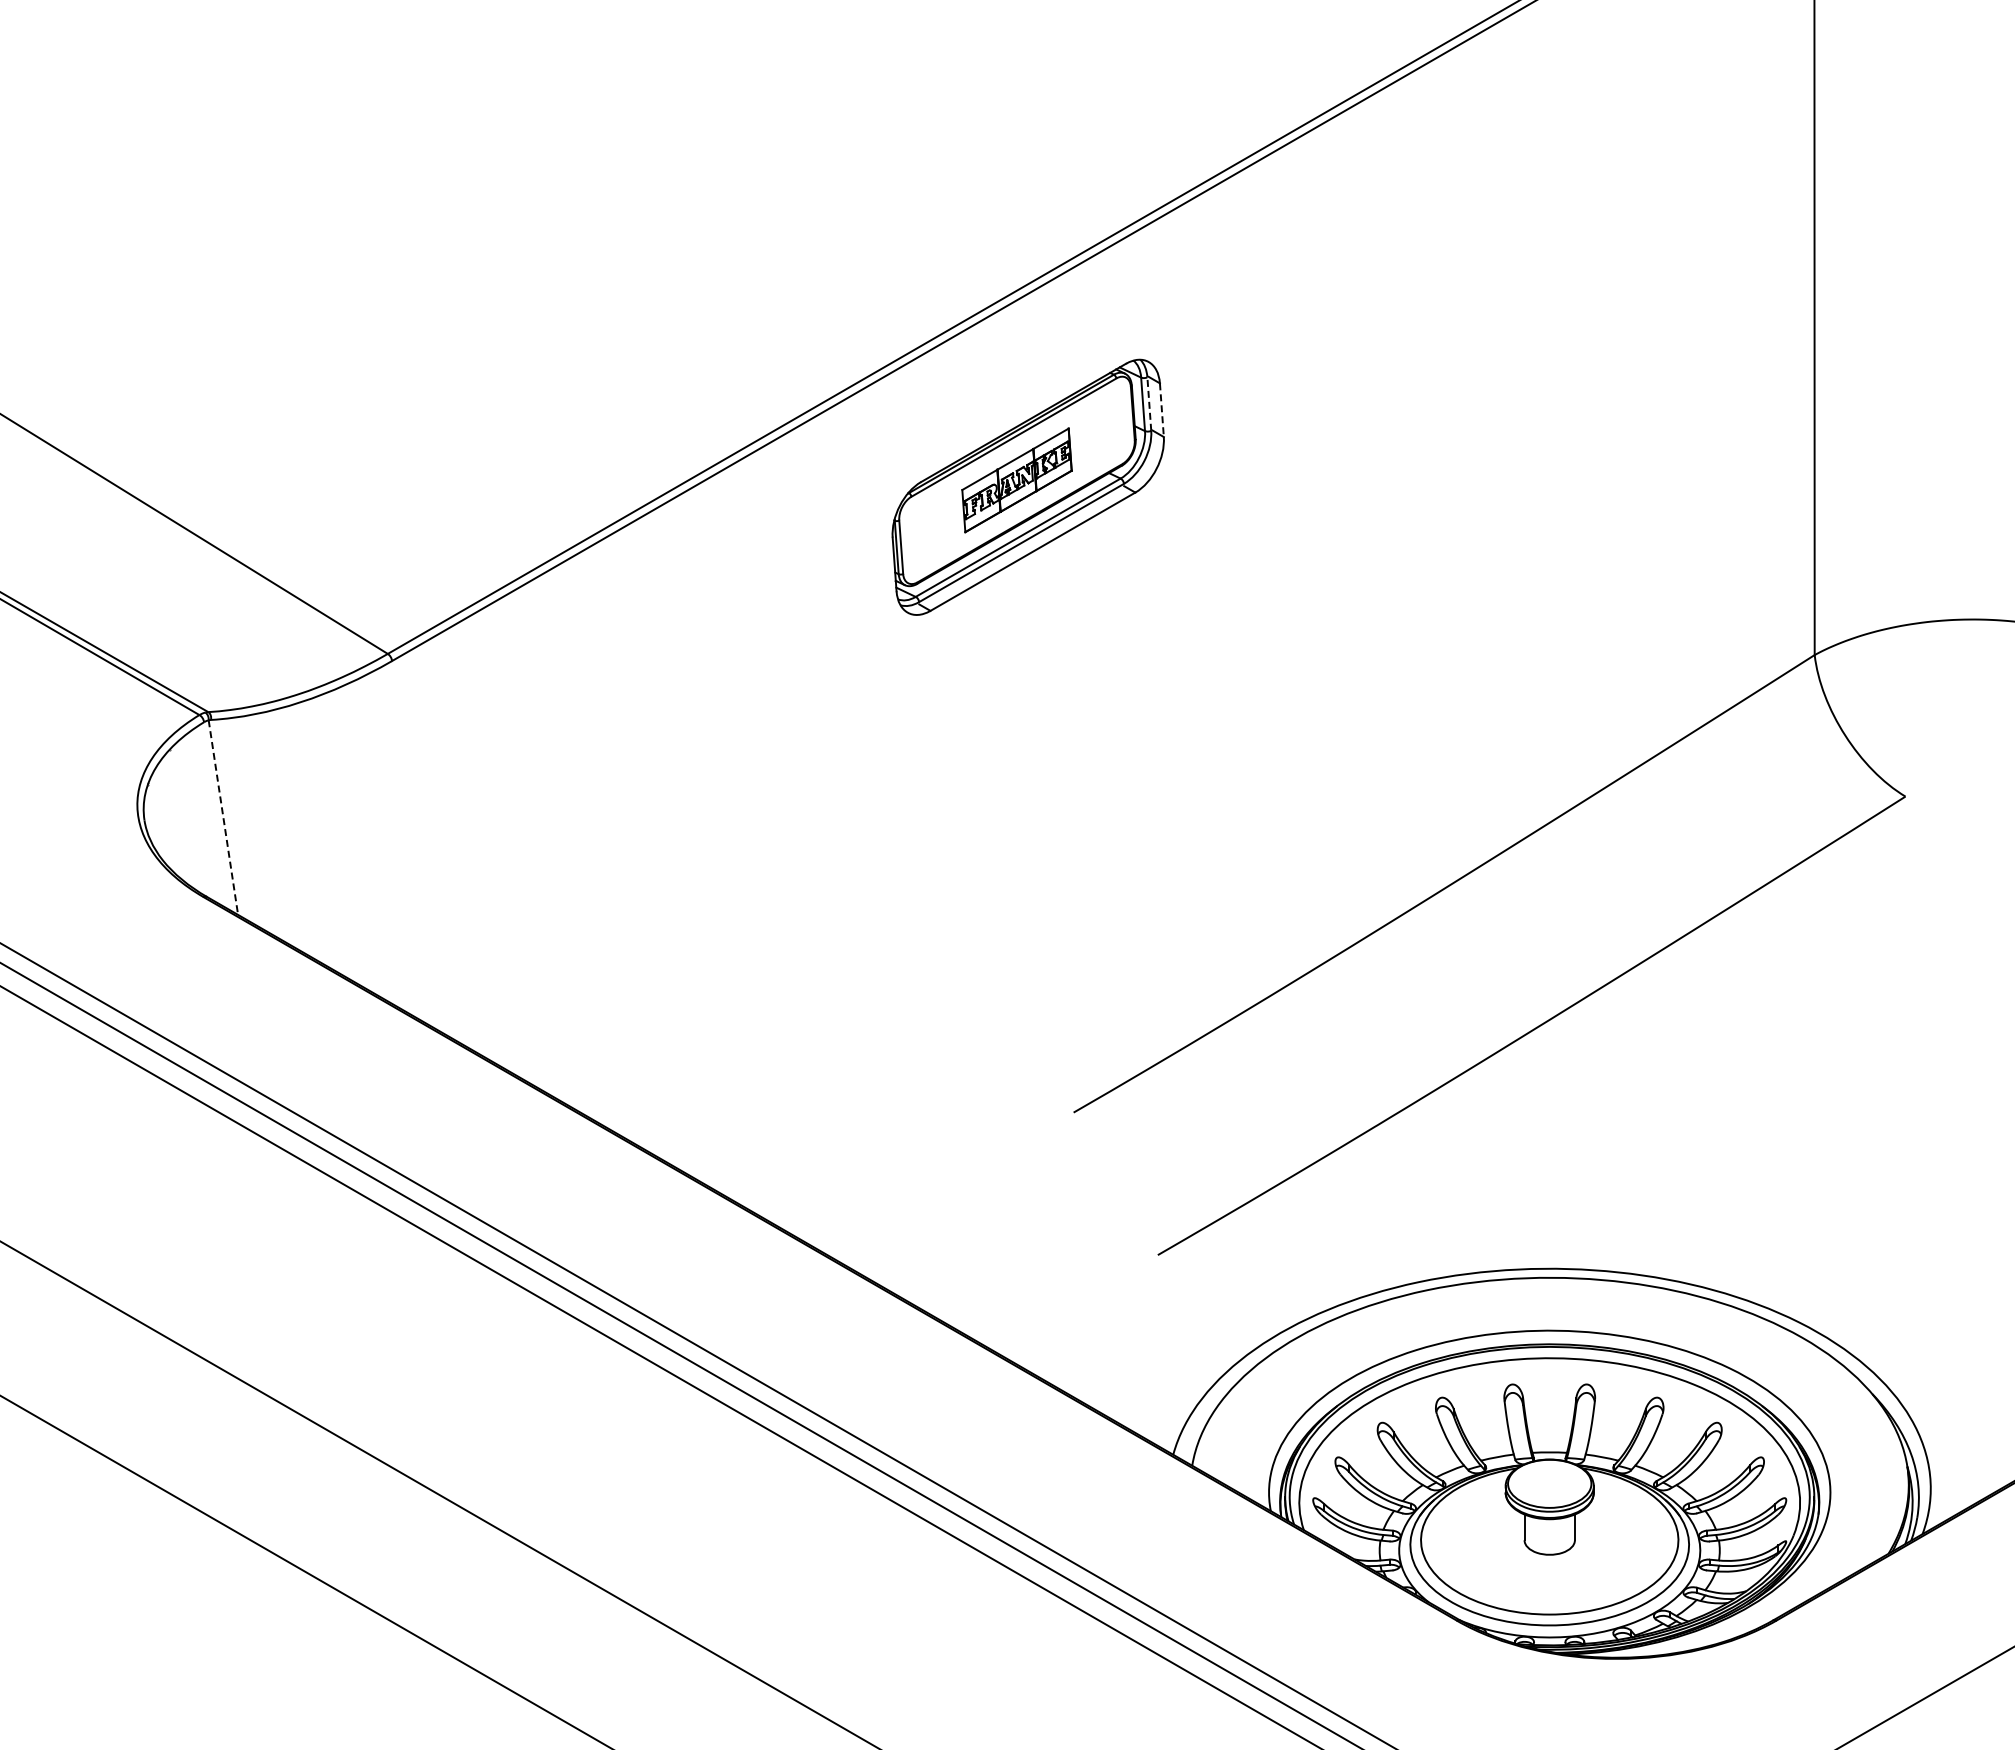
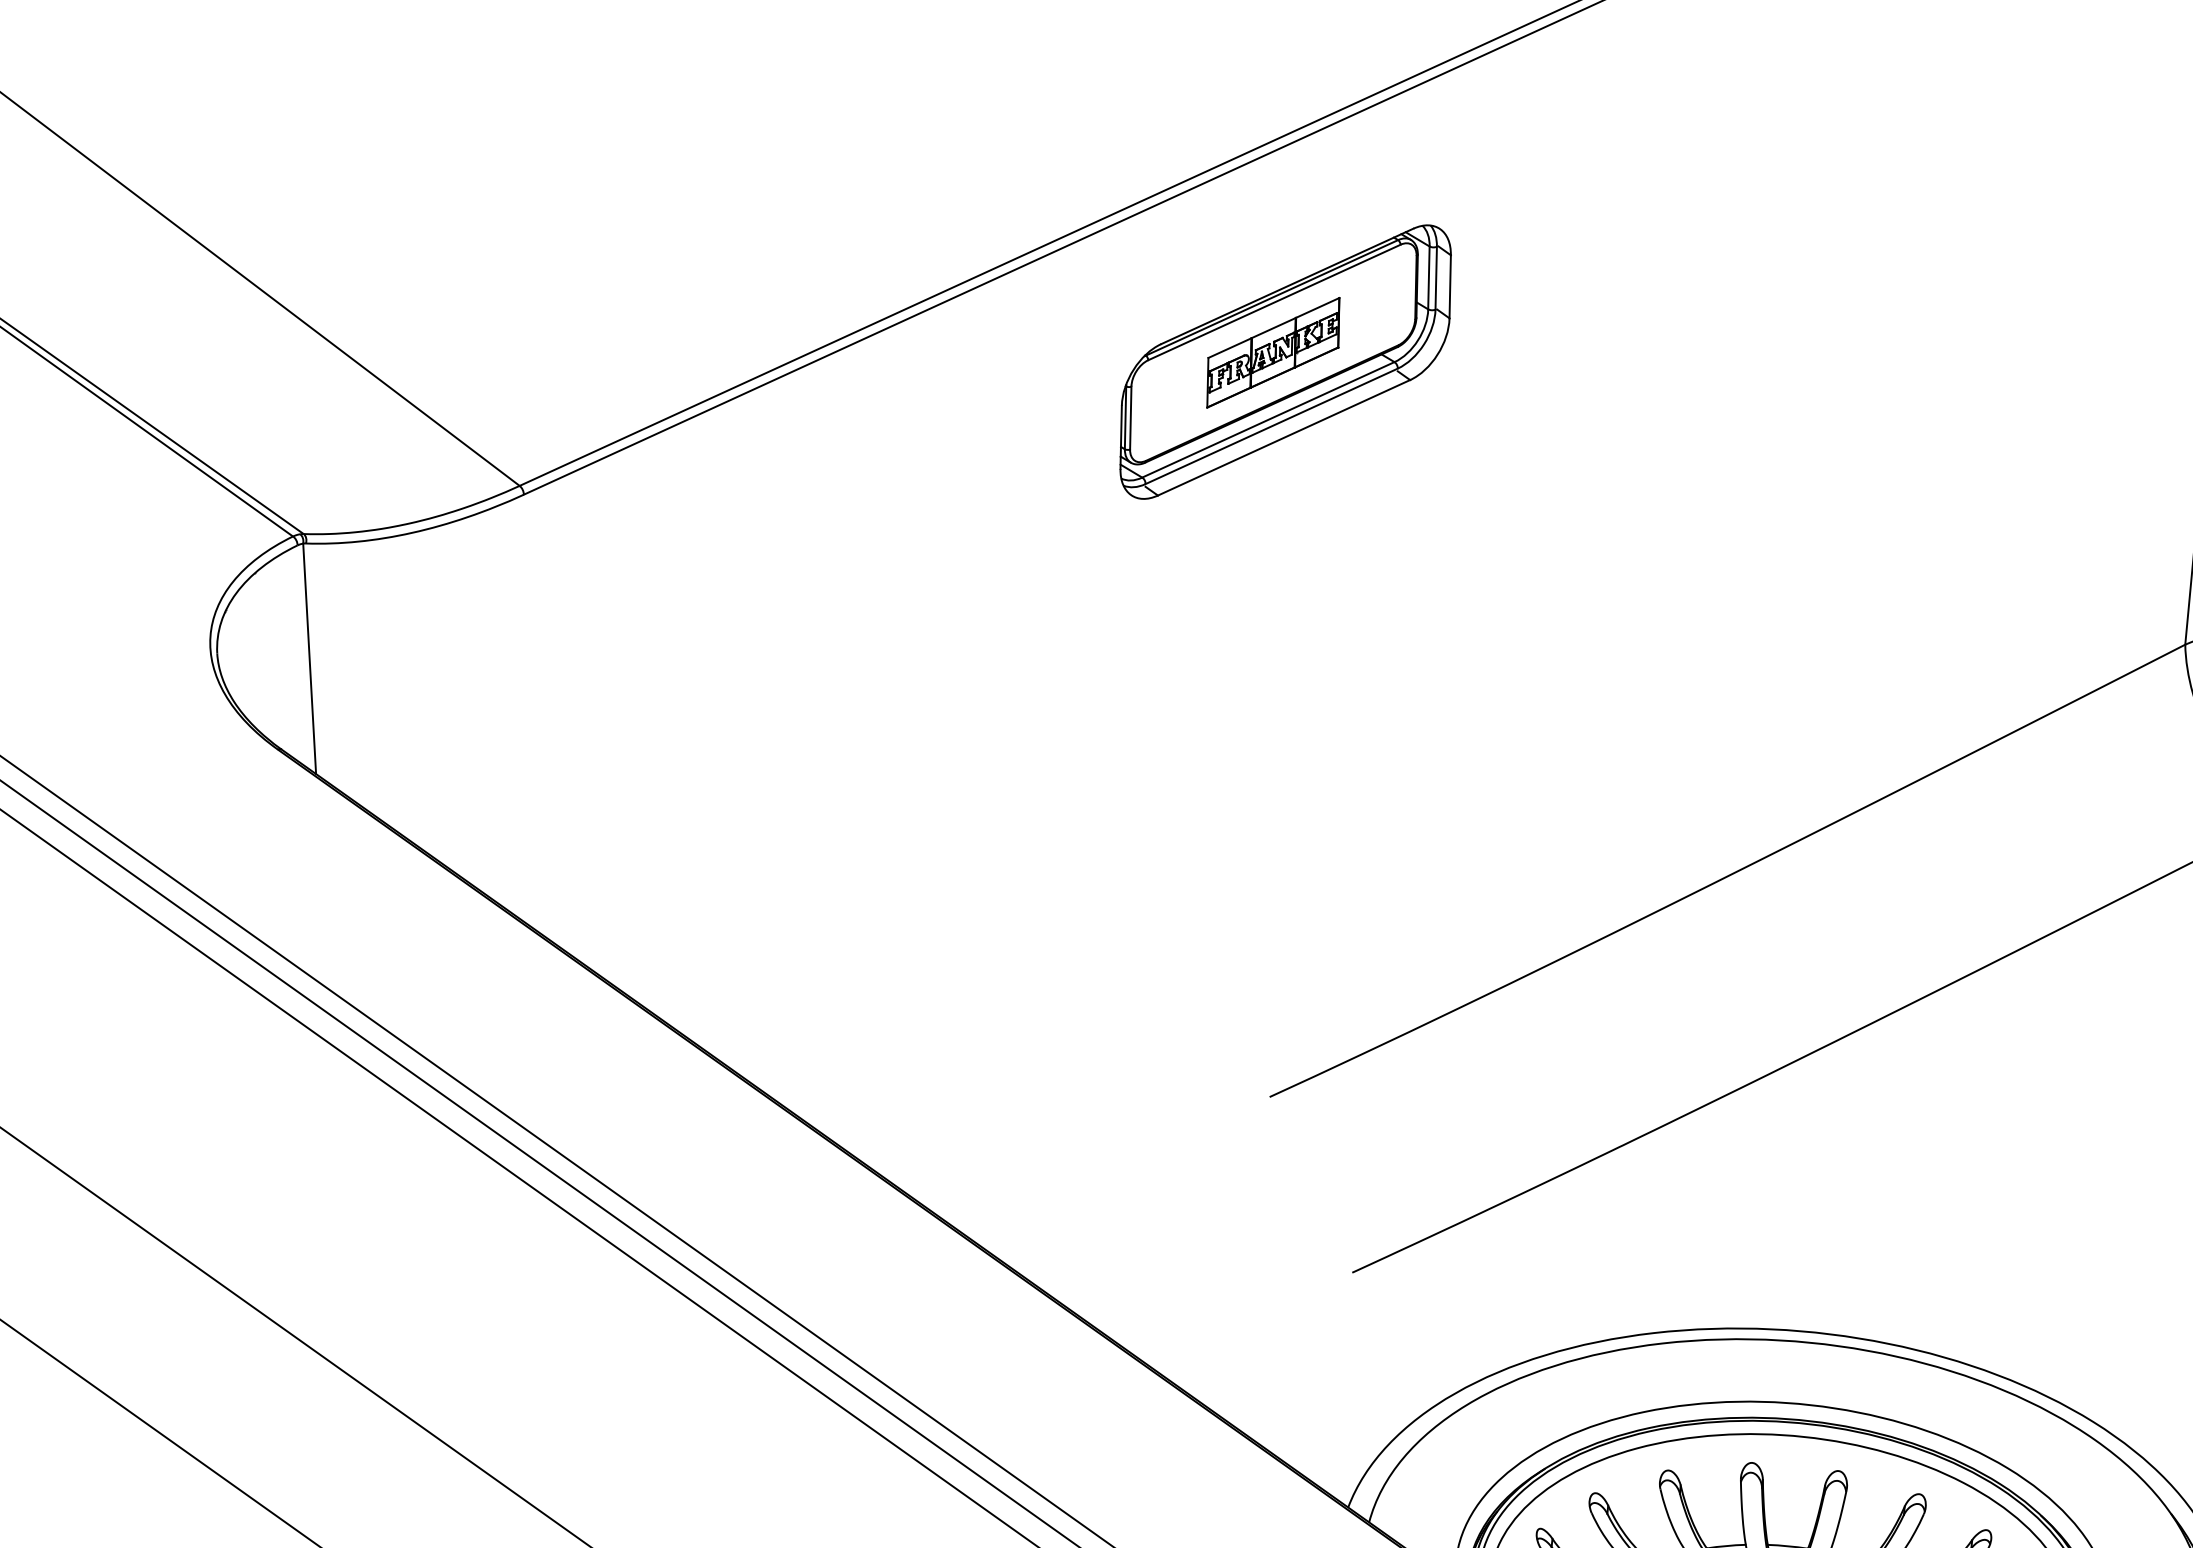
line: (1149, 404) -> (1436, 278), dashed -> solid
line: (1161, 410) -> (1449, 287), dashed -> solid
line: (223, 818) -> (309, 659), dashed -> solid

